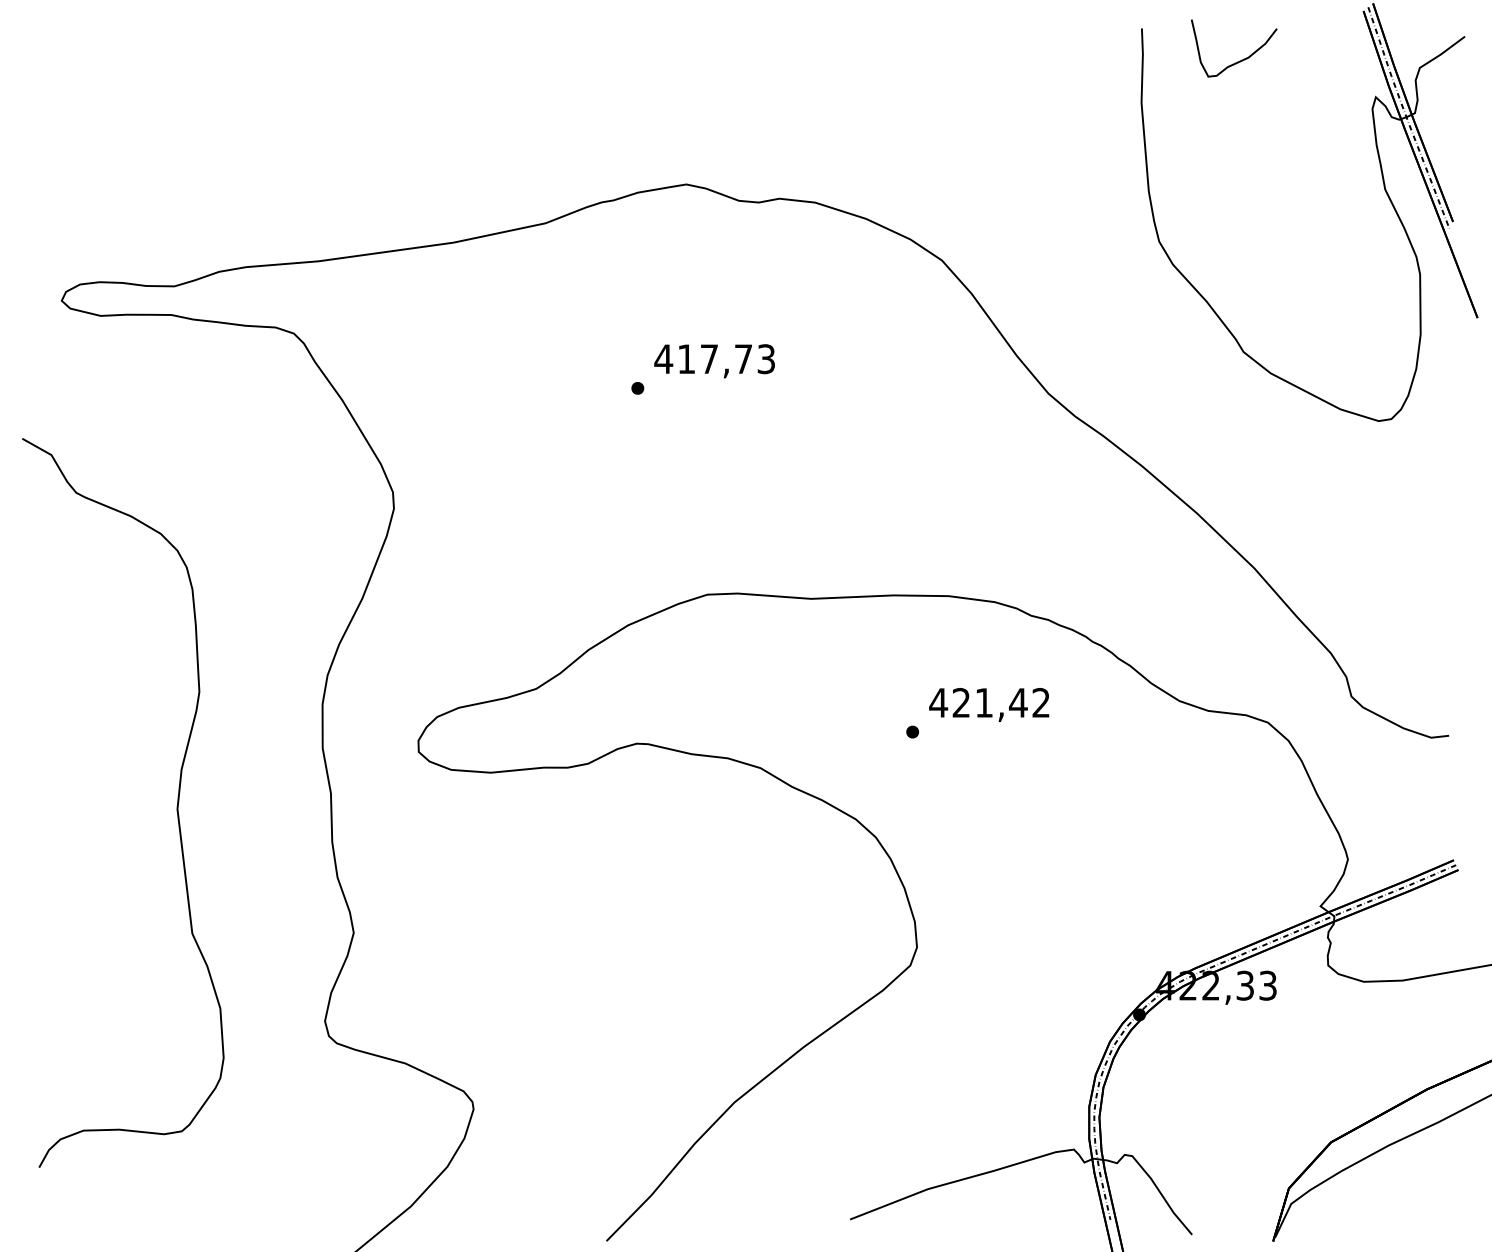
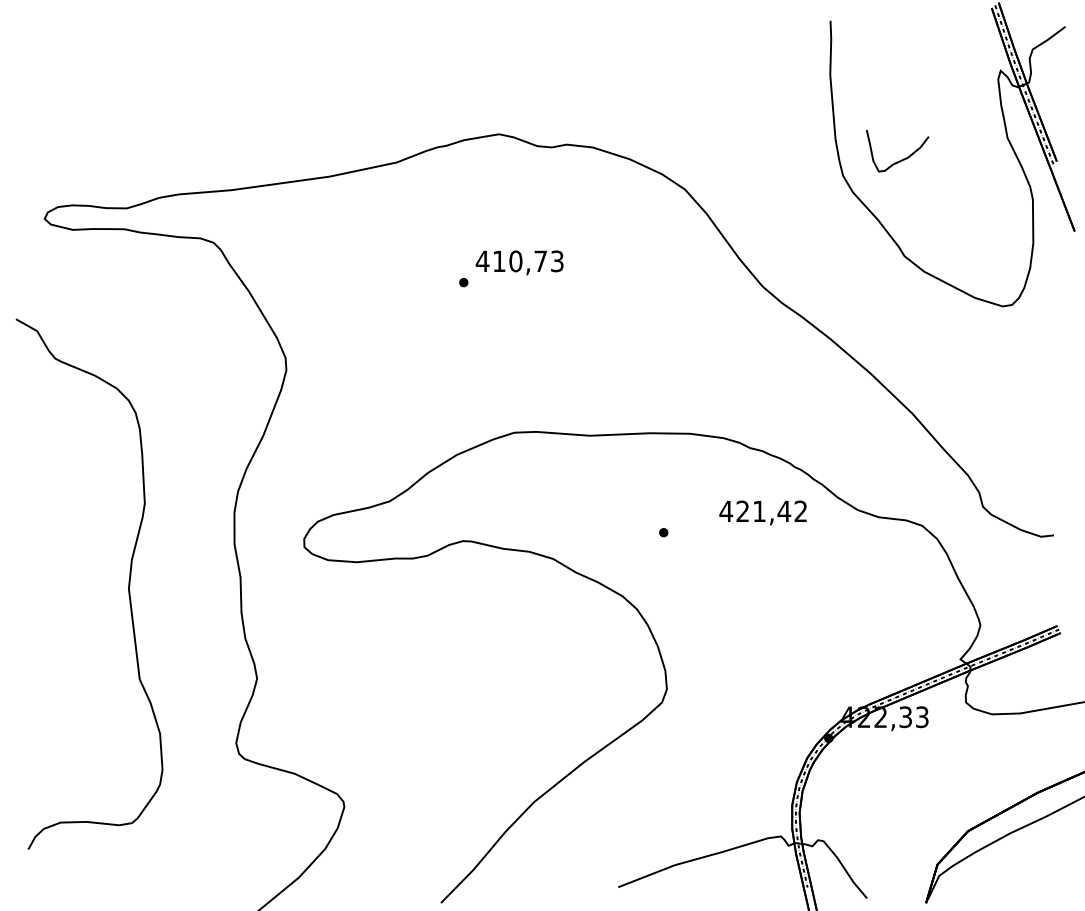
curve: (1239, 60) -> (901, 159), moved
text: (709, 359) -> (515, 261), 417,73 -> 410,73
text: (989, 704) -> (763, 512), moved

